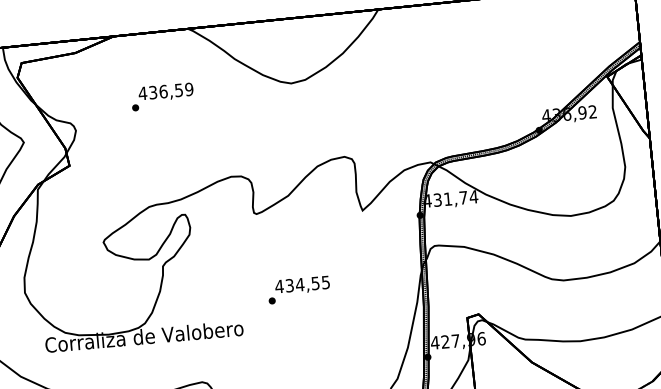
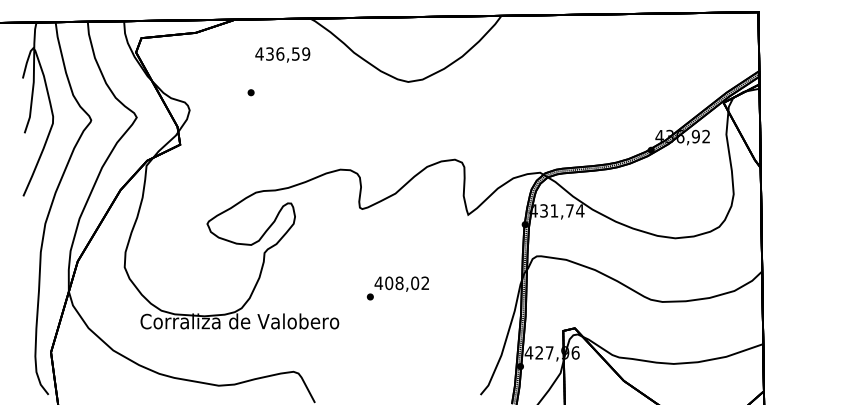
text: (165, 91) -> (282, 54), moved
text: (308, 284) -> (407, 283), 434,55 -> 408,02

